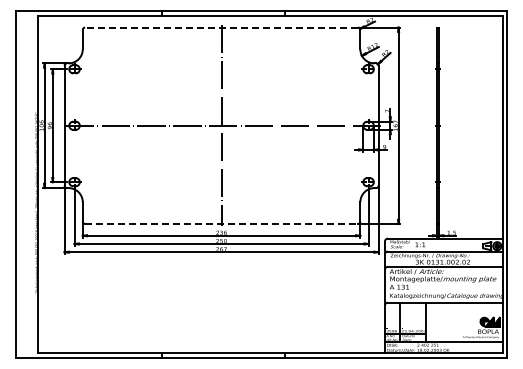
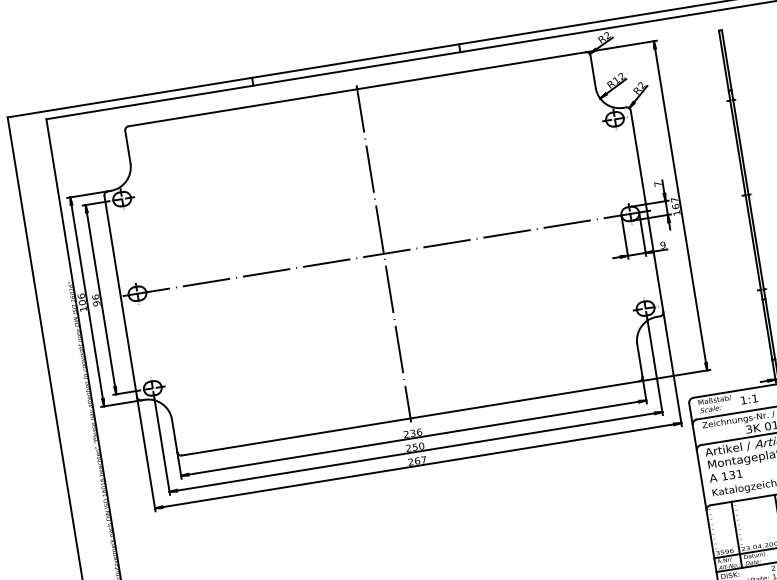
line: (221, 27) -> (357, 89), dashed -> solid
line: (222, 223) -> (411, 417), dashed -> solid

